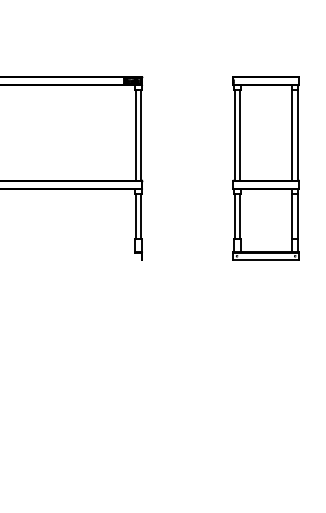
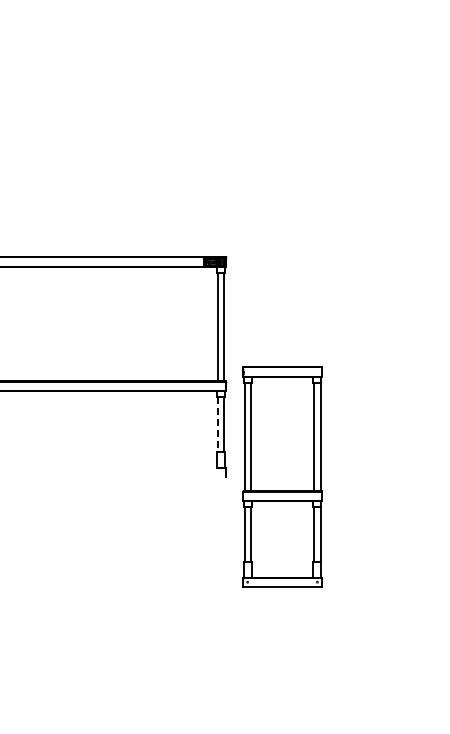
part: (266, 168) -> (282, 476), moved
line: (135, 217) -> (217, 425), solid -> dashed

